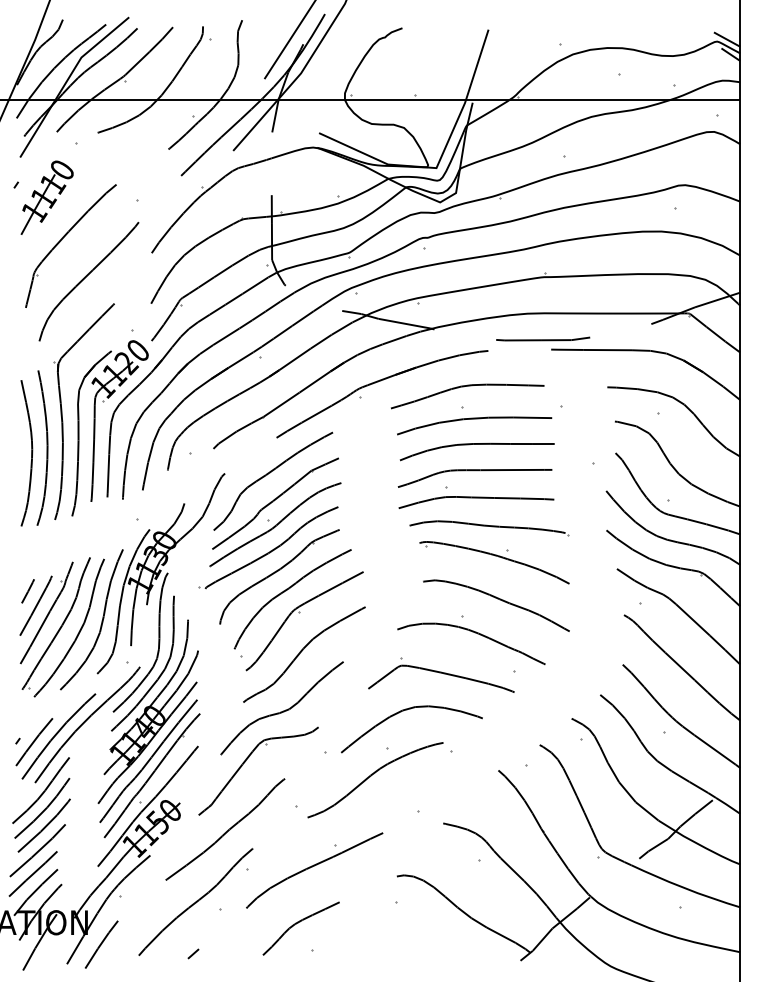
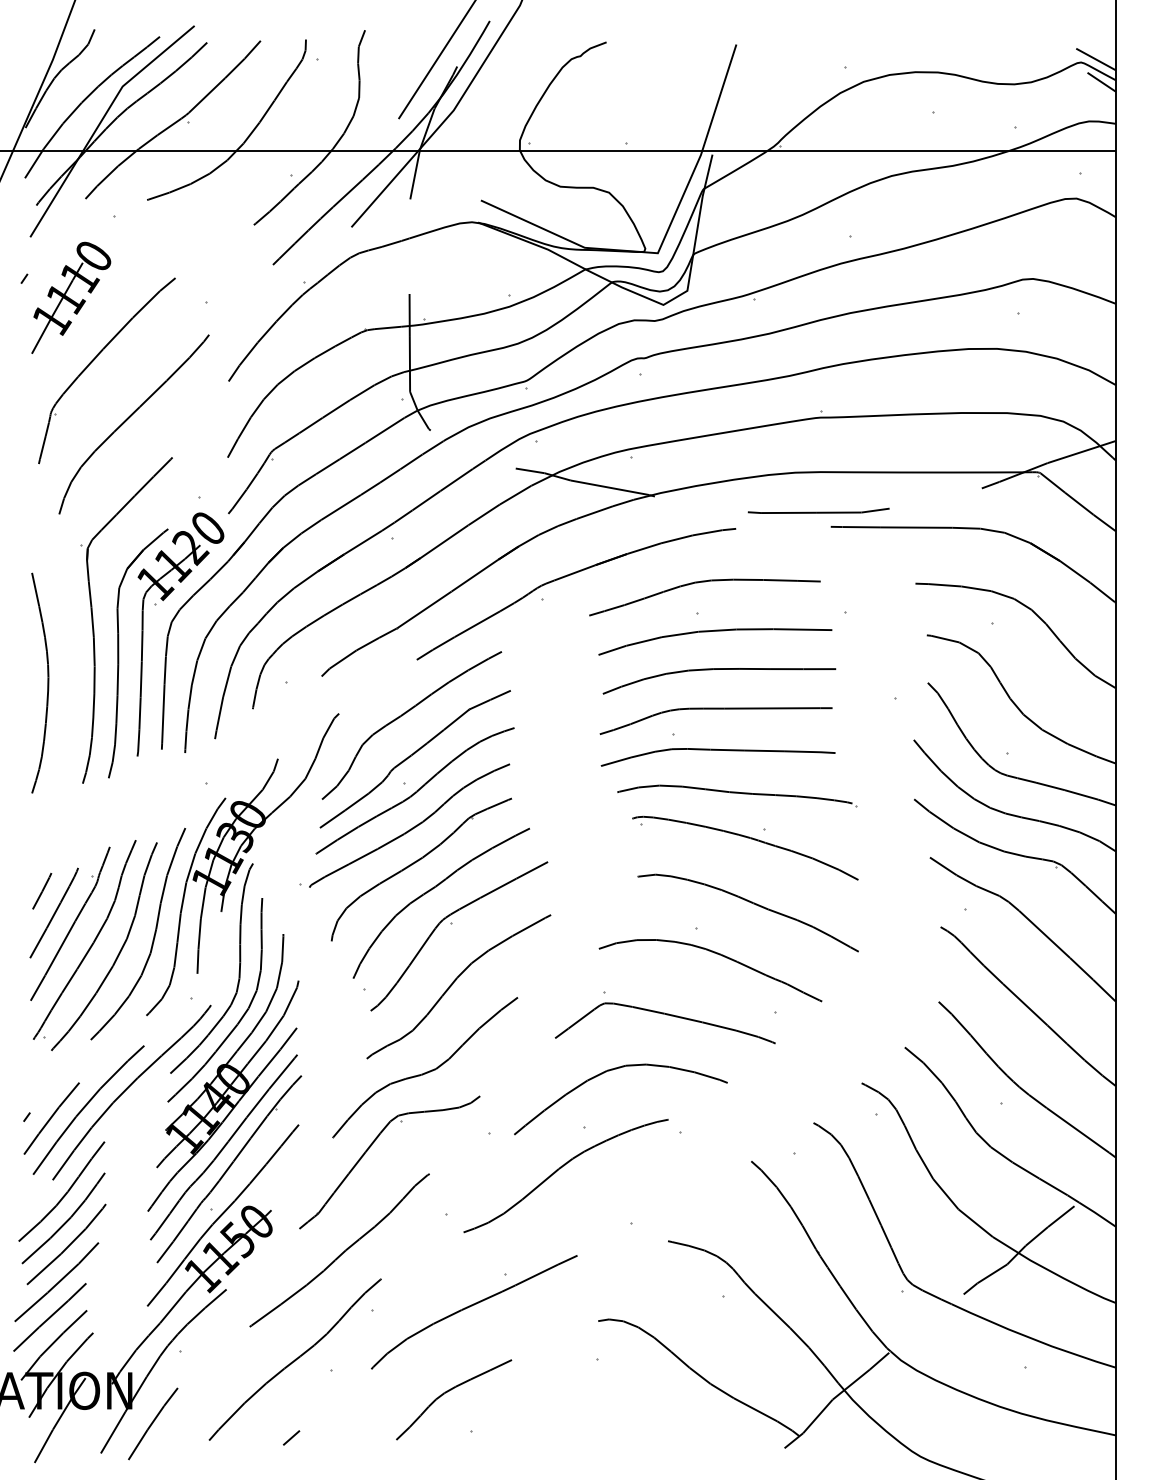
curve: (46, 447) -> (69, 674), removed

